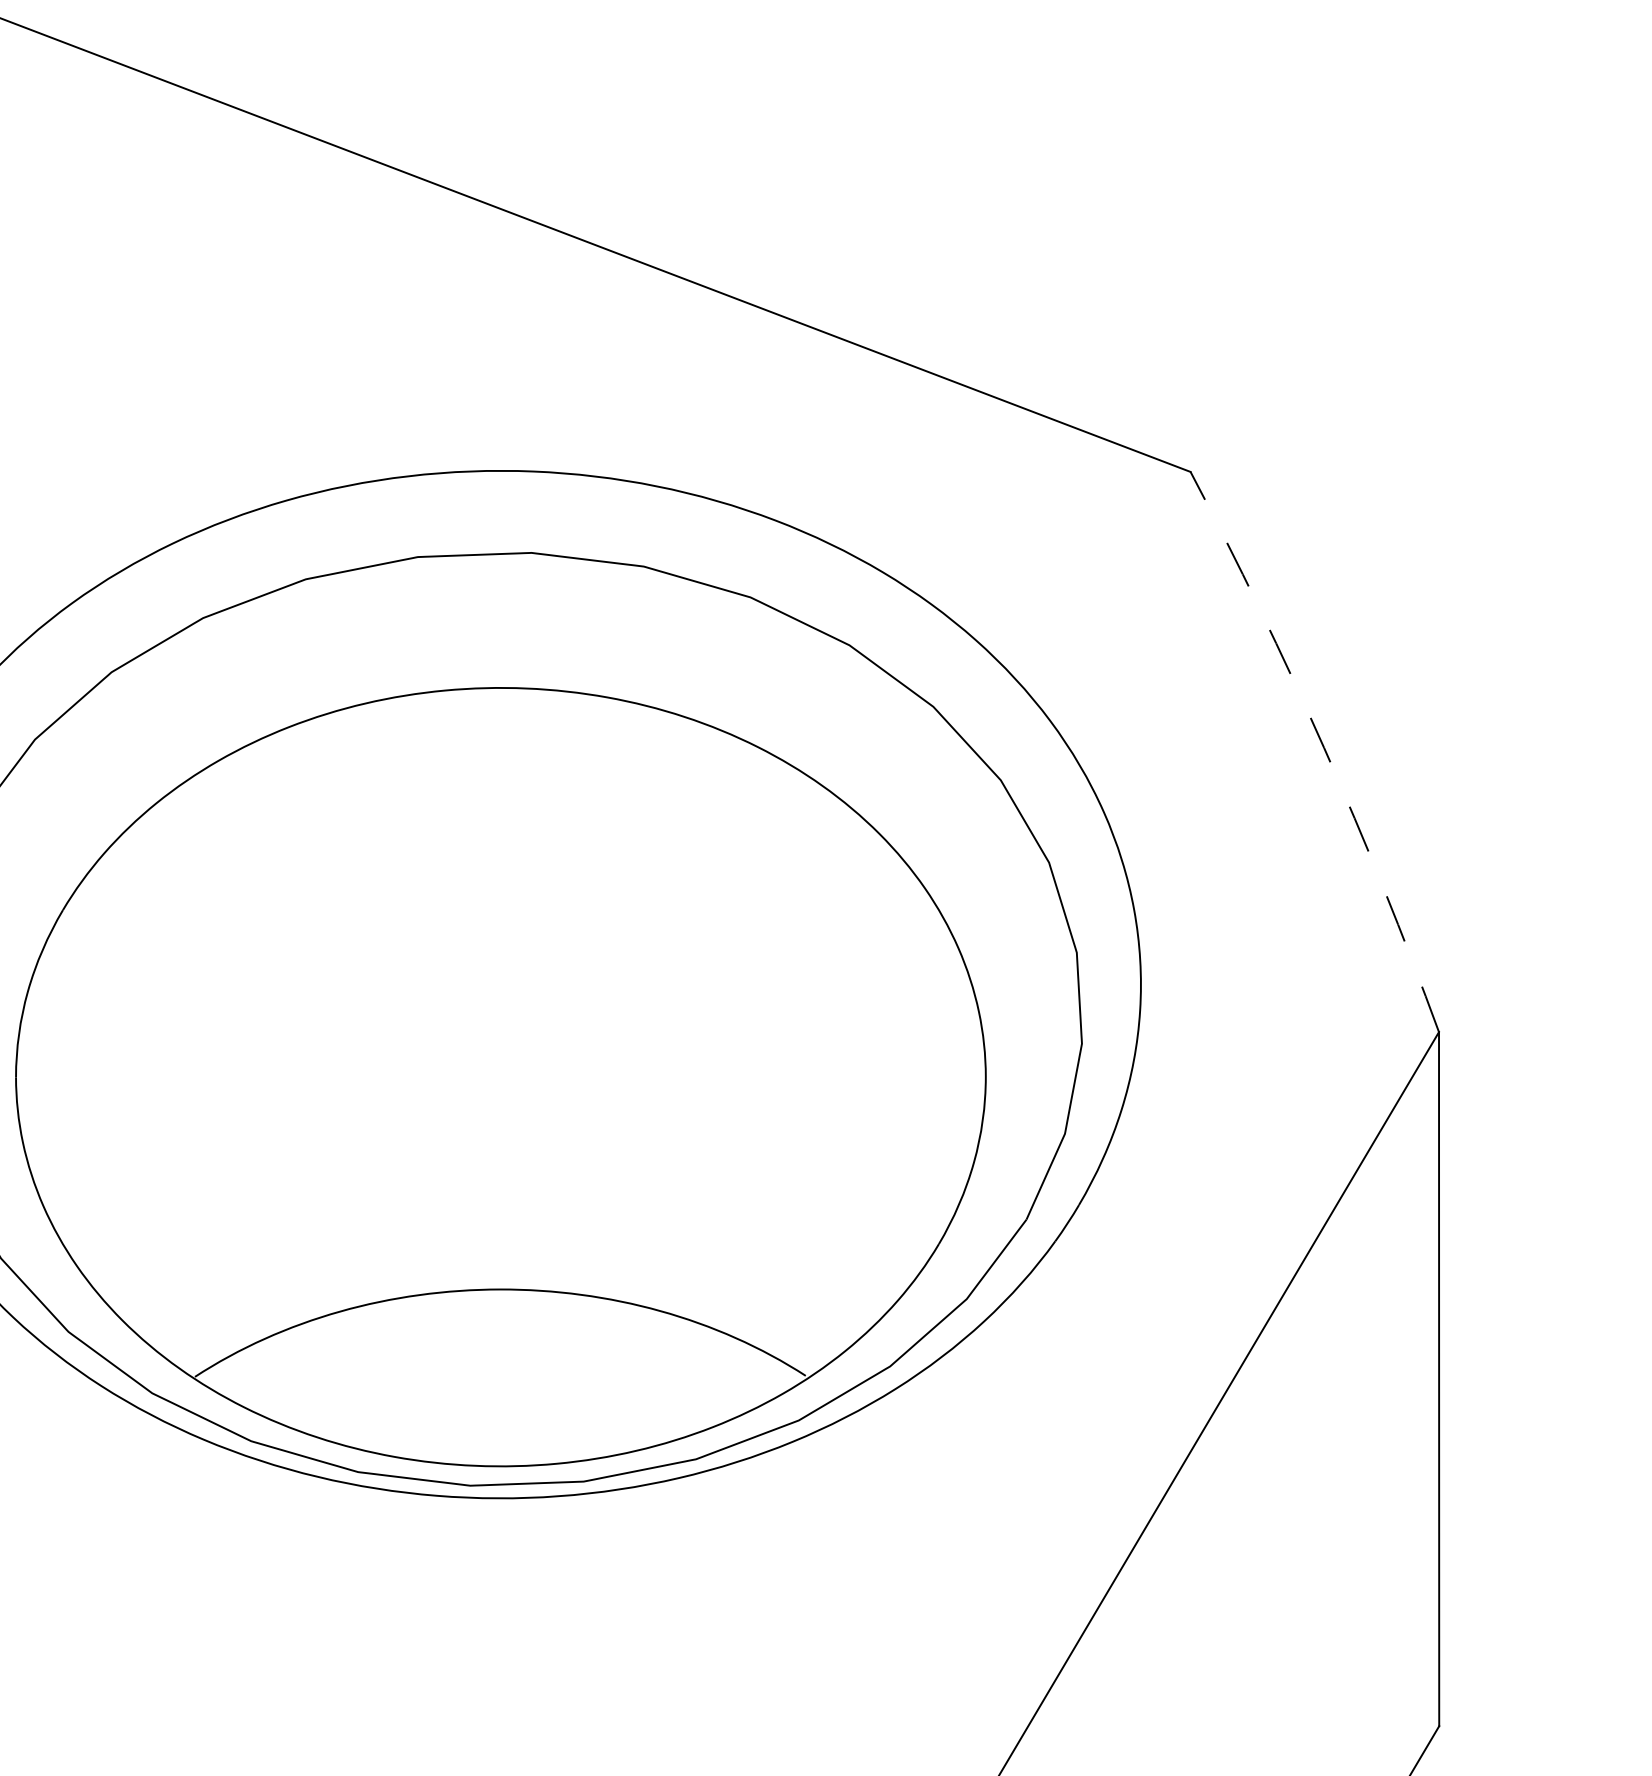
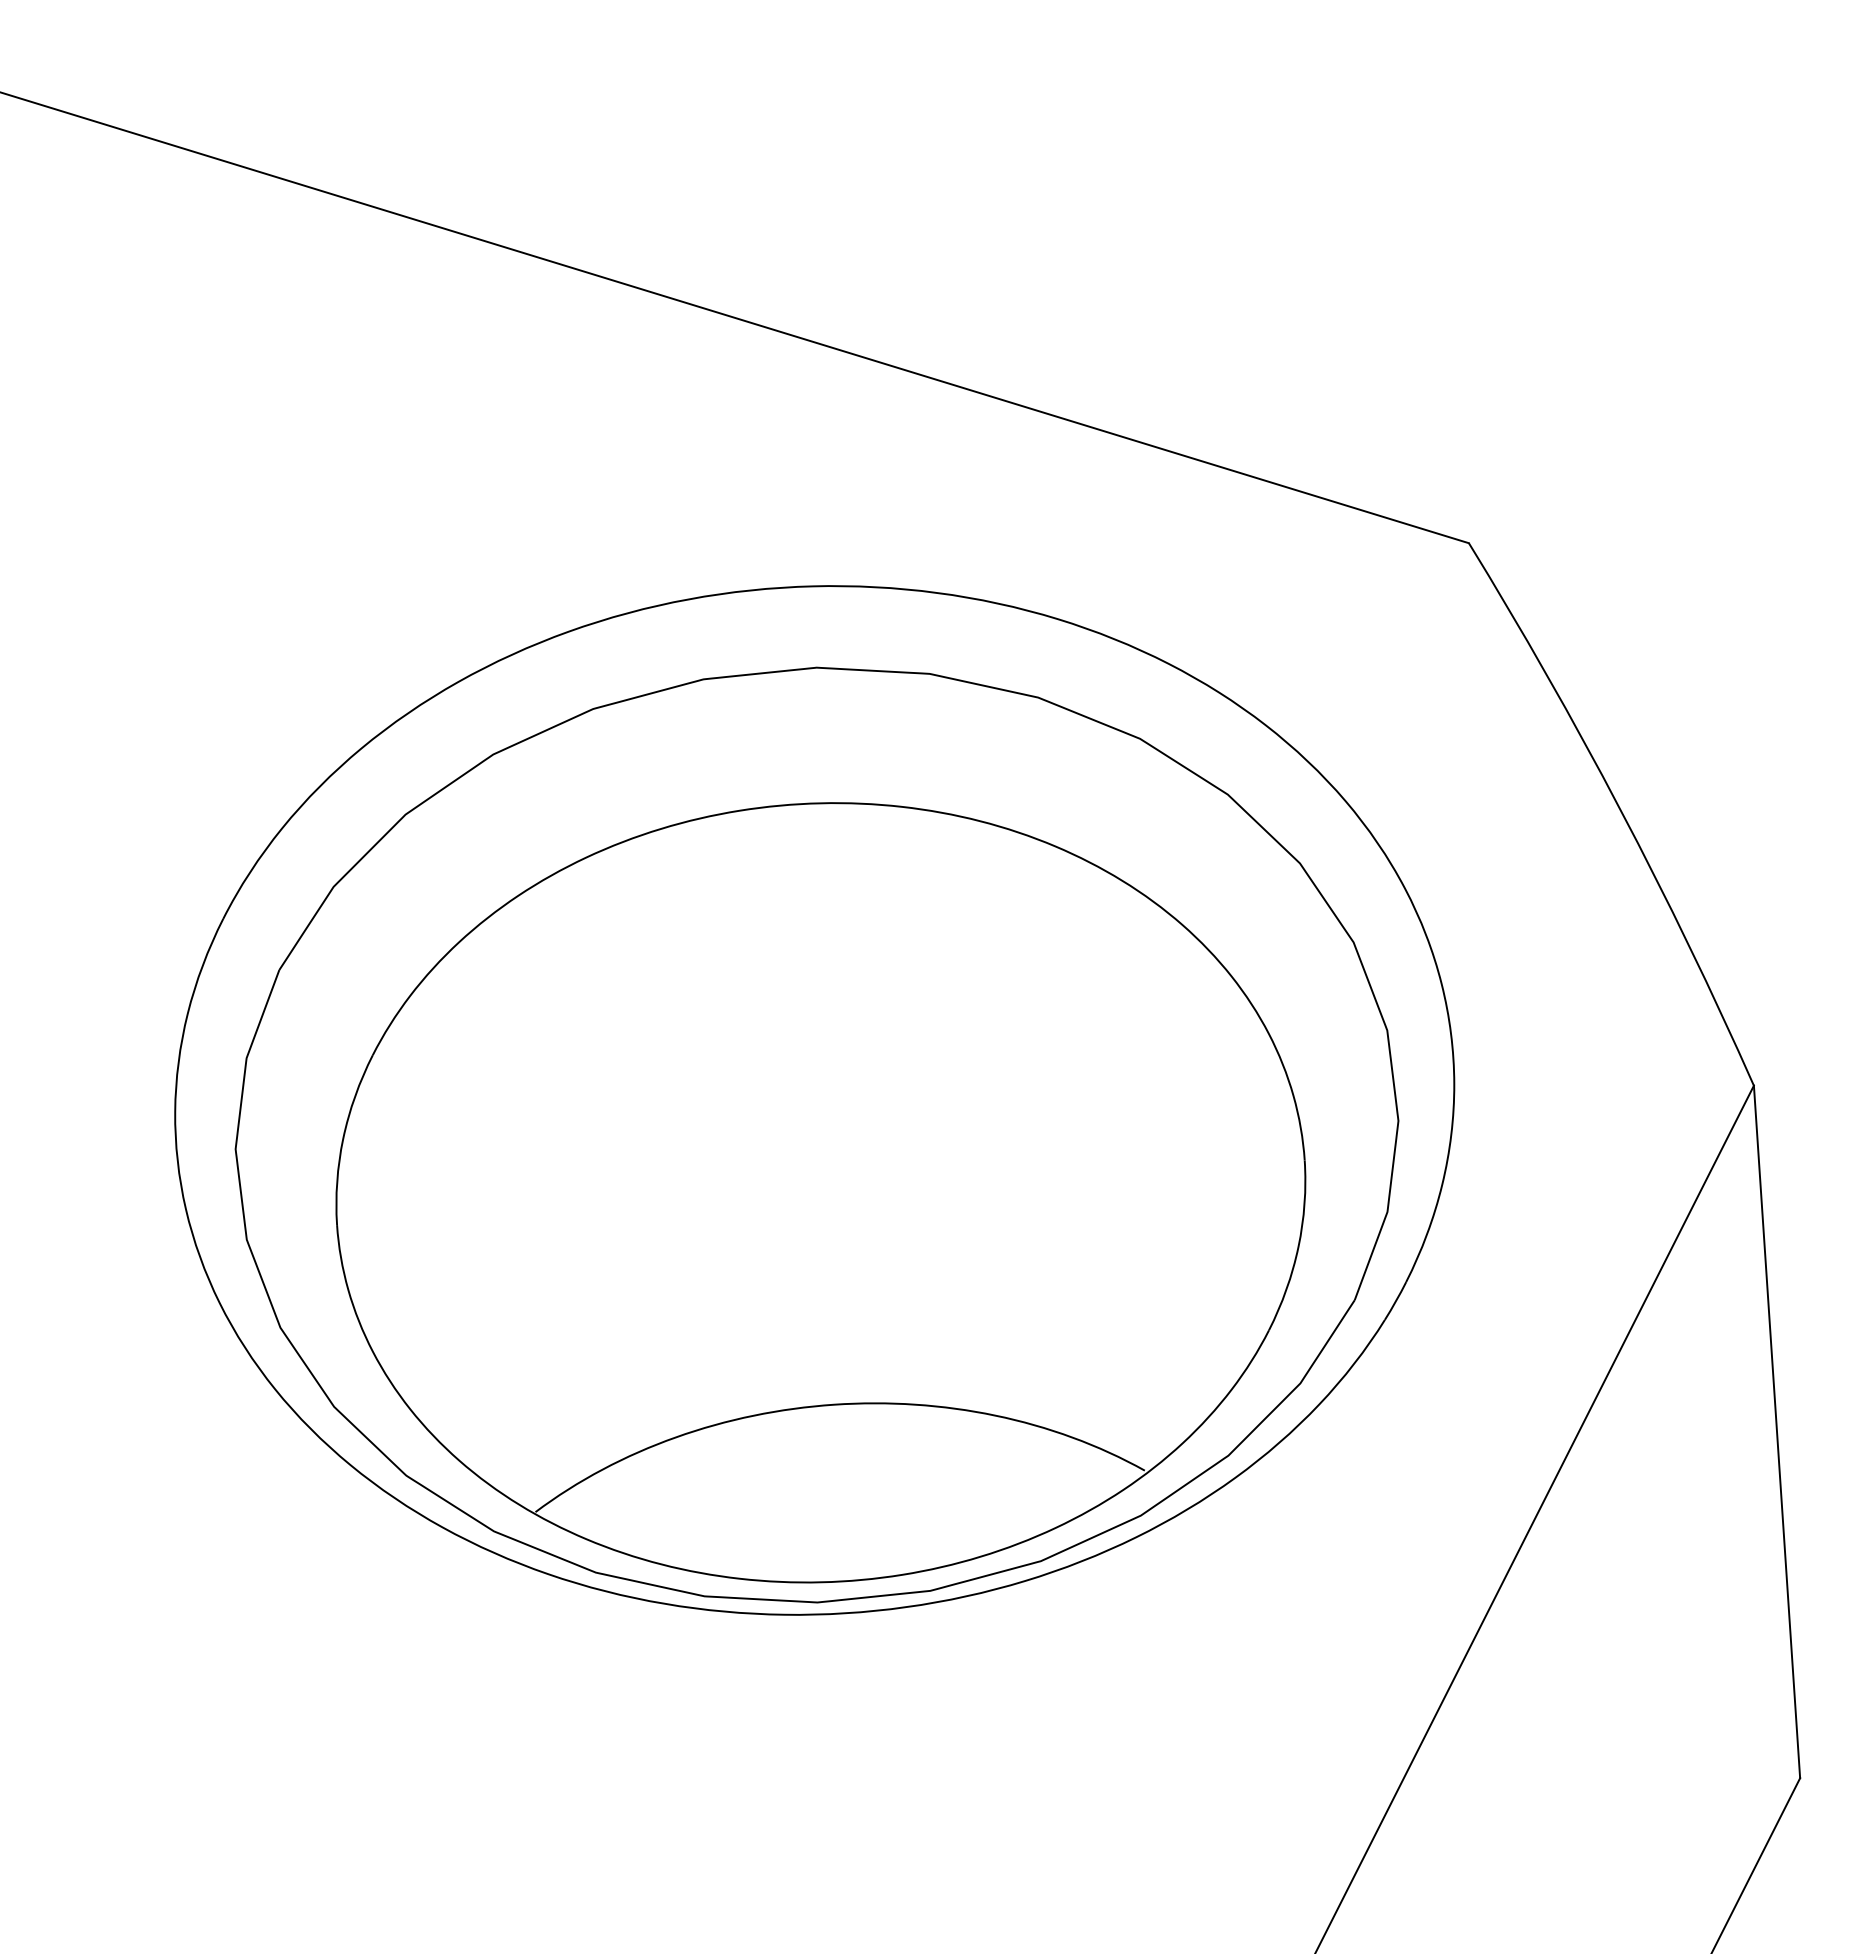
arc: (1324, 747) -> (1620, 809), dashed -> solid

